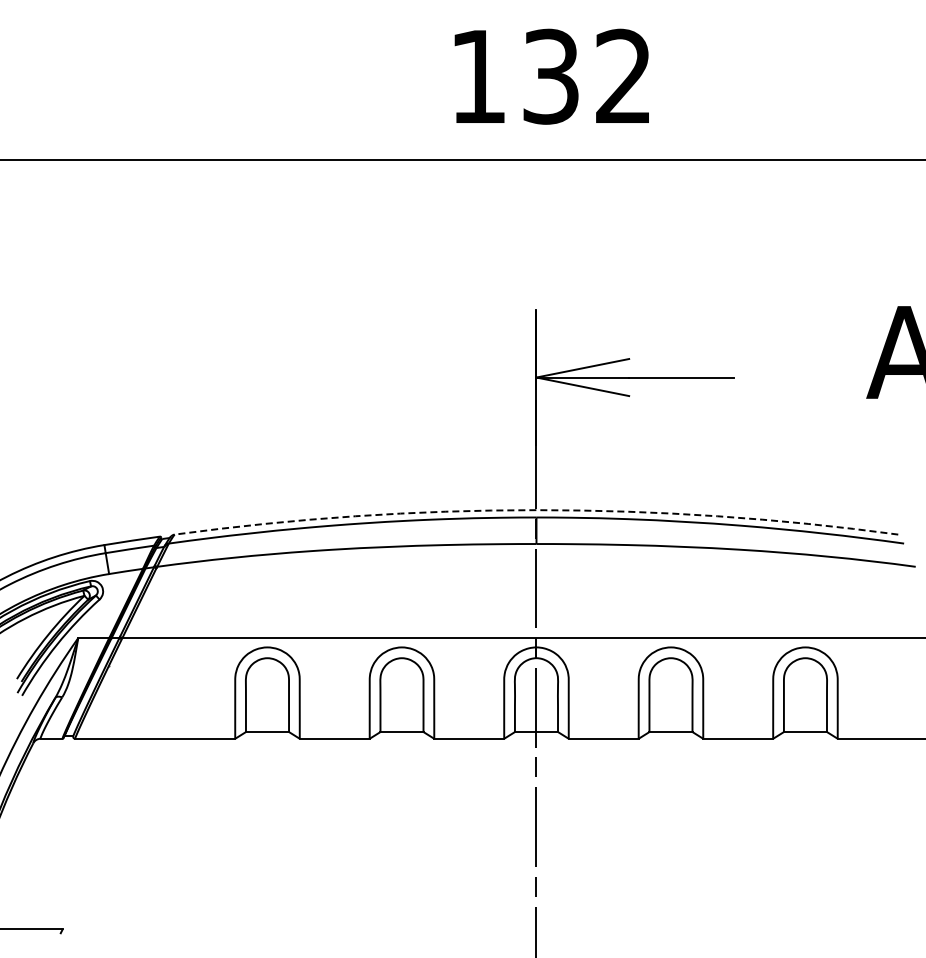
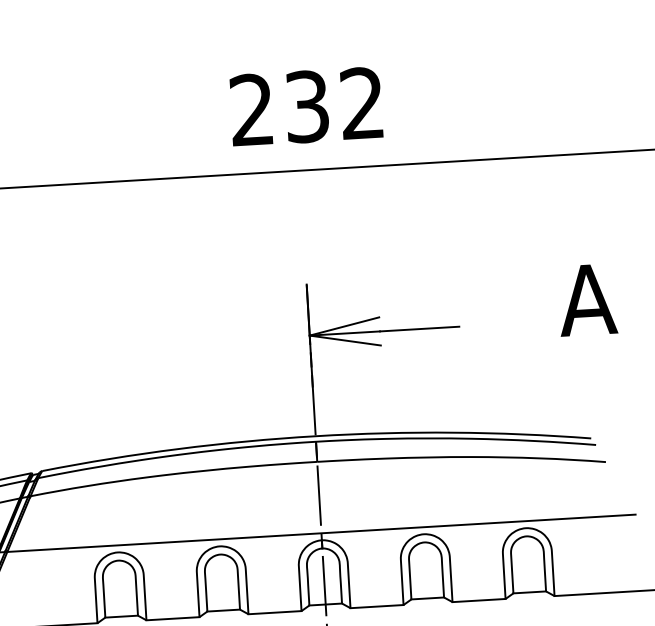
text: (477, 75) -> (251, 109), 132 -> 232
arc: (536, 510) -> (315, 436), dashed -> solid

